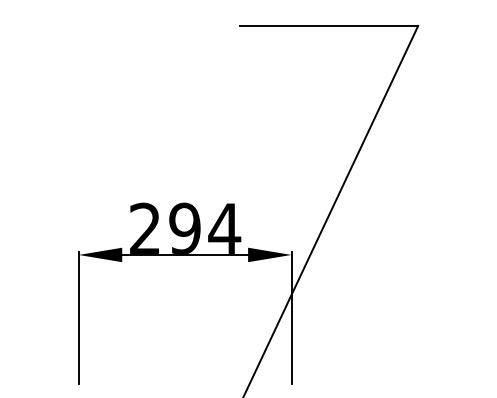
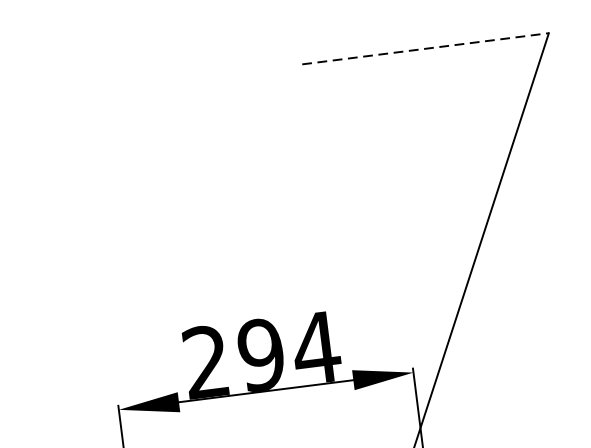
line: (329, 25) -> (425, 48), solid -> dashed

